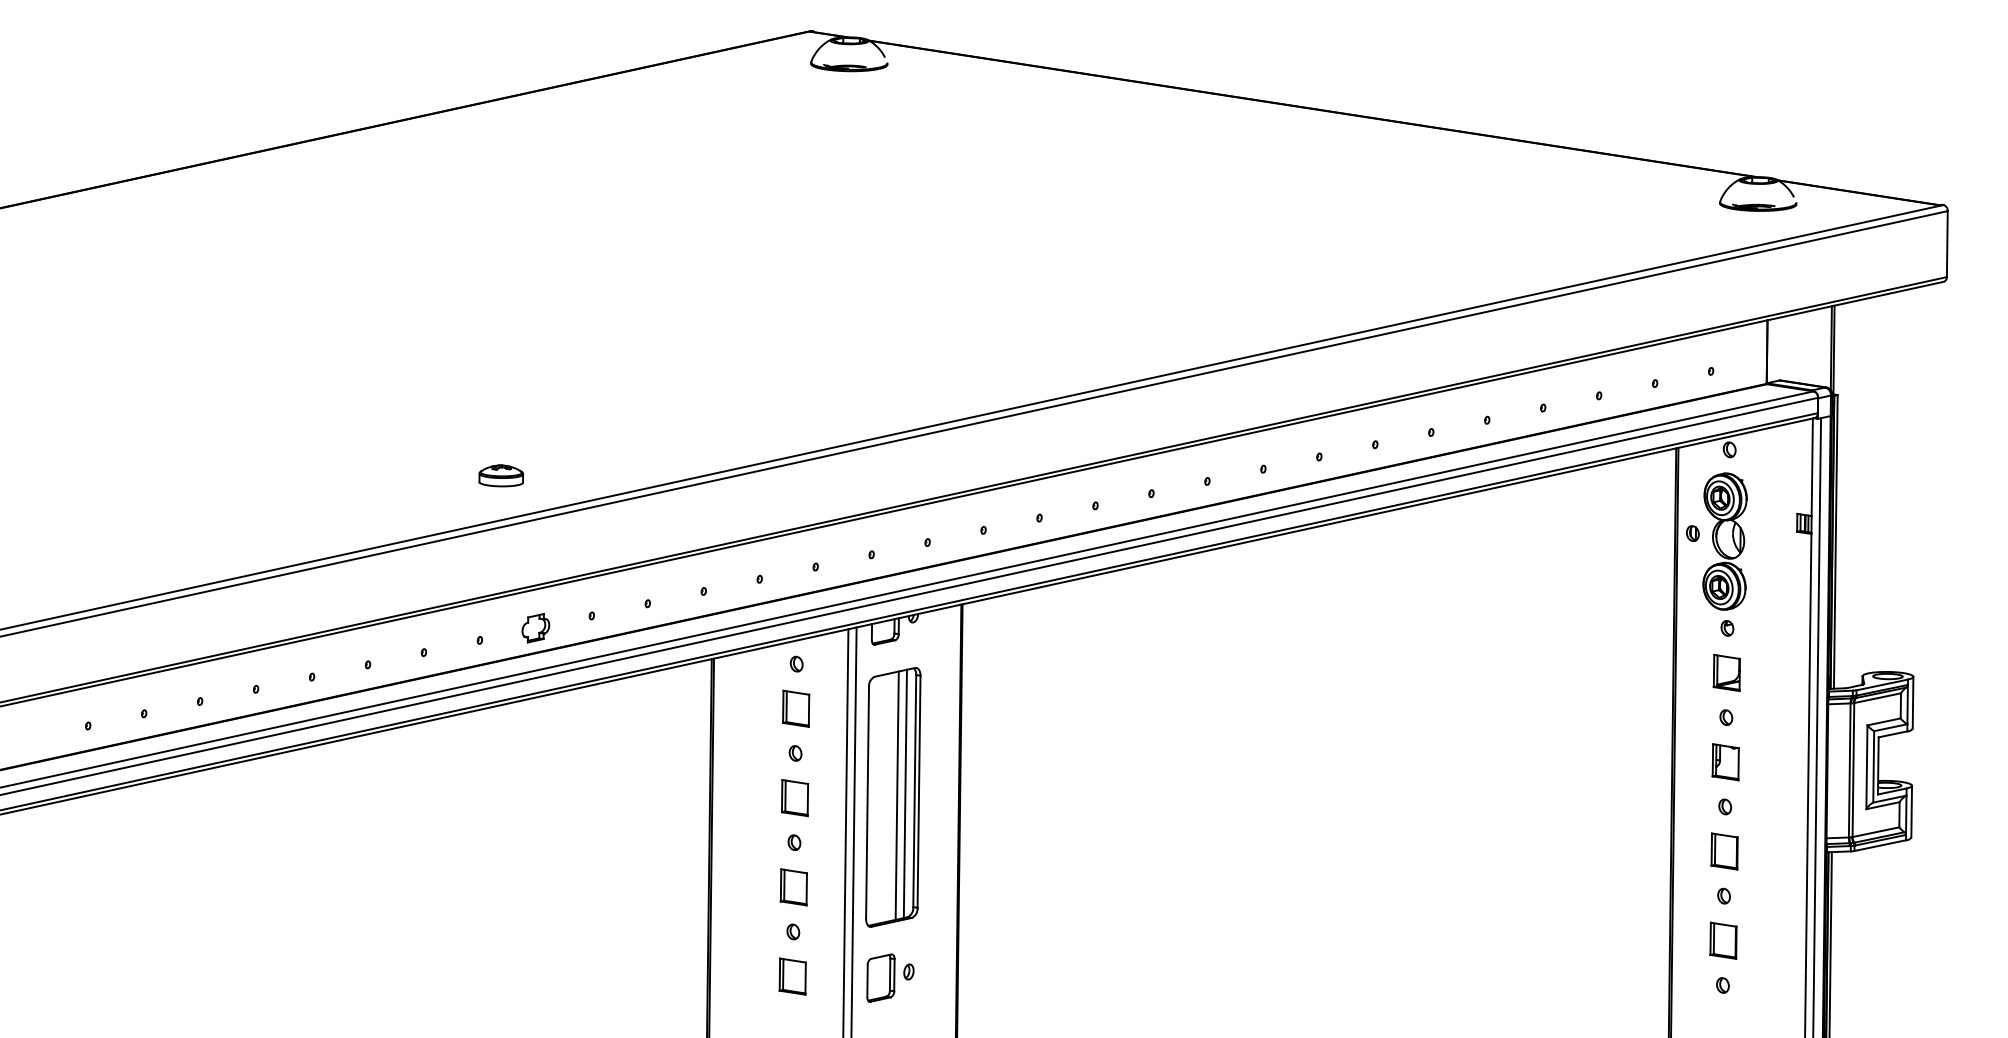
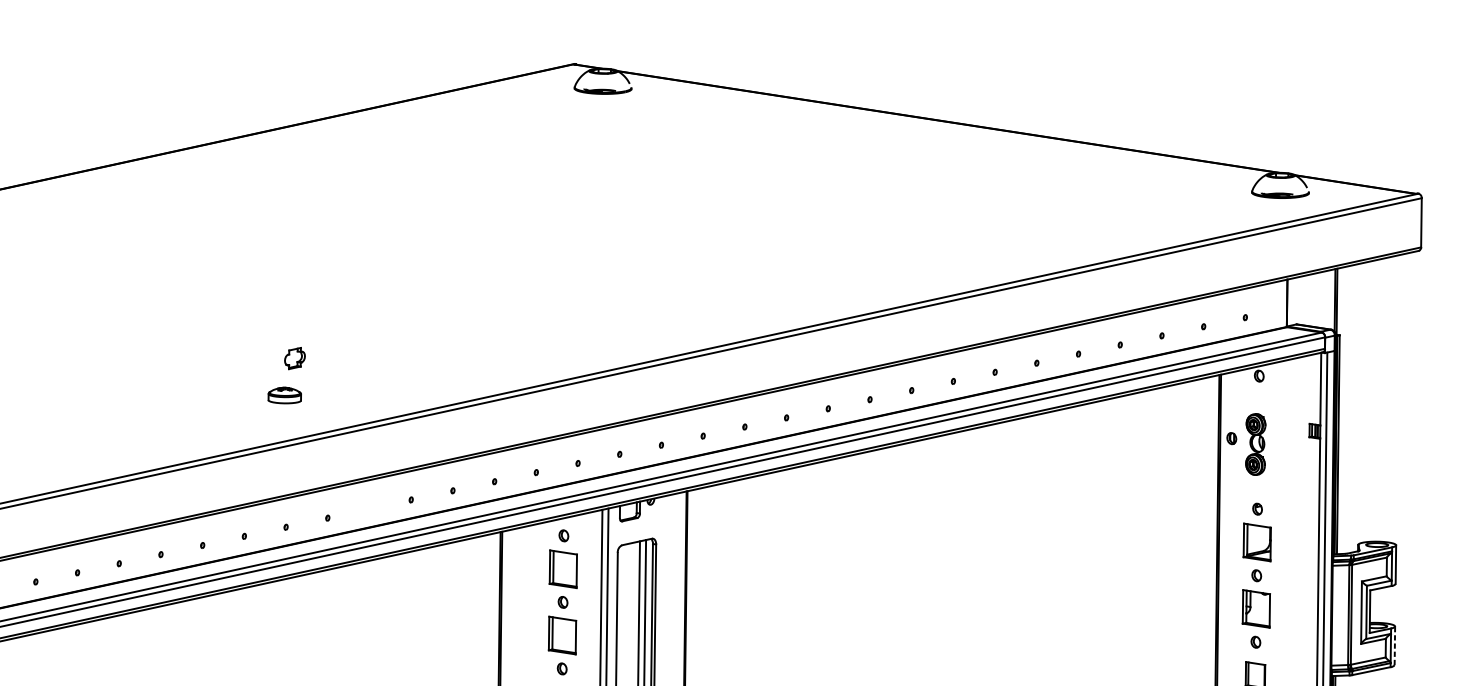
part: (500, 475) -> (284, 395), moved
part: (1724, 541) -> (1255, 444), size x0.6
part: (535, 628) -> (294, 358), moved
part: (1726, 672) -> (1256, 542), size x1.4
part: (796, 708) -> (563, 568), size x1.4
part: (1725, 762) -> (1256, 609), size x1.4
part: (795, 798) -> (563, 635), size x1.4
line: (1911, 811) -> (1394, 645), solid -> dashed

